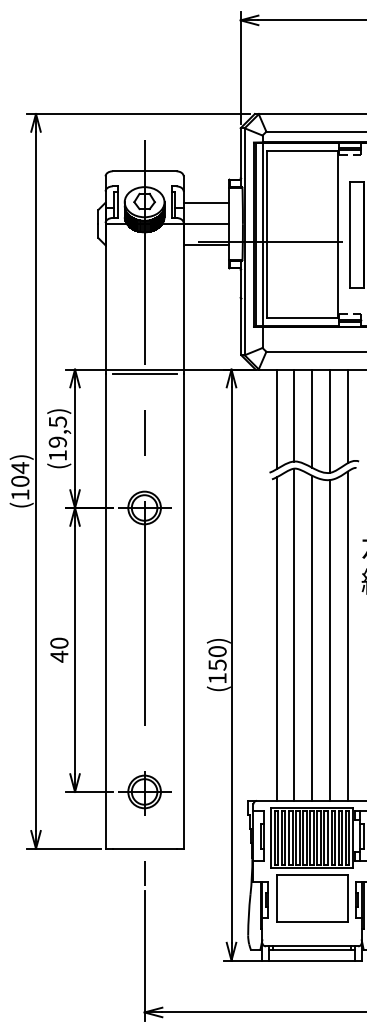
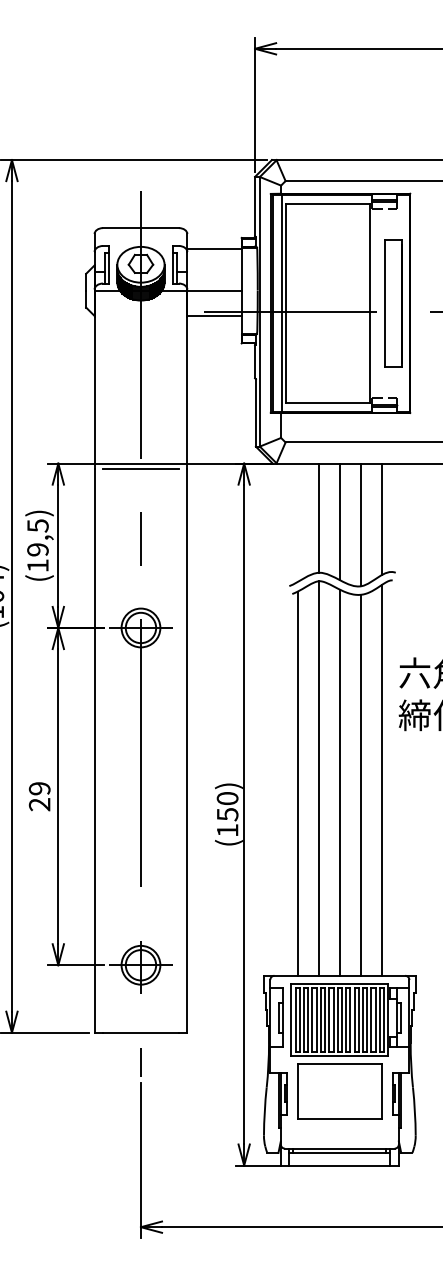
line: (206, 202) -> (214, 249), moved
line: (276, 419) -> (297, 522), removed
text: (59, 649) -> (39, 796), 40 -> 29

